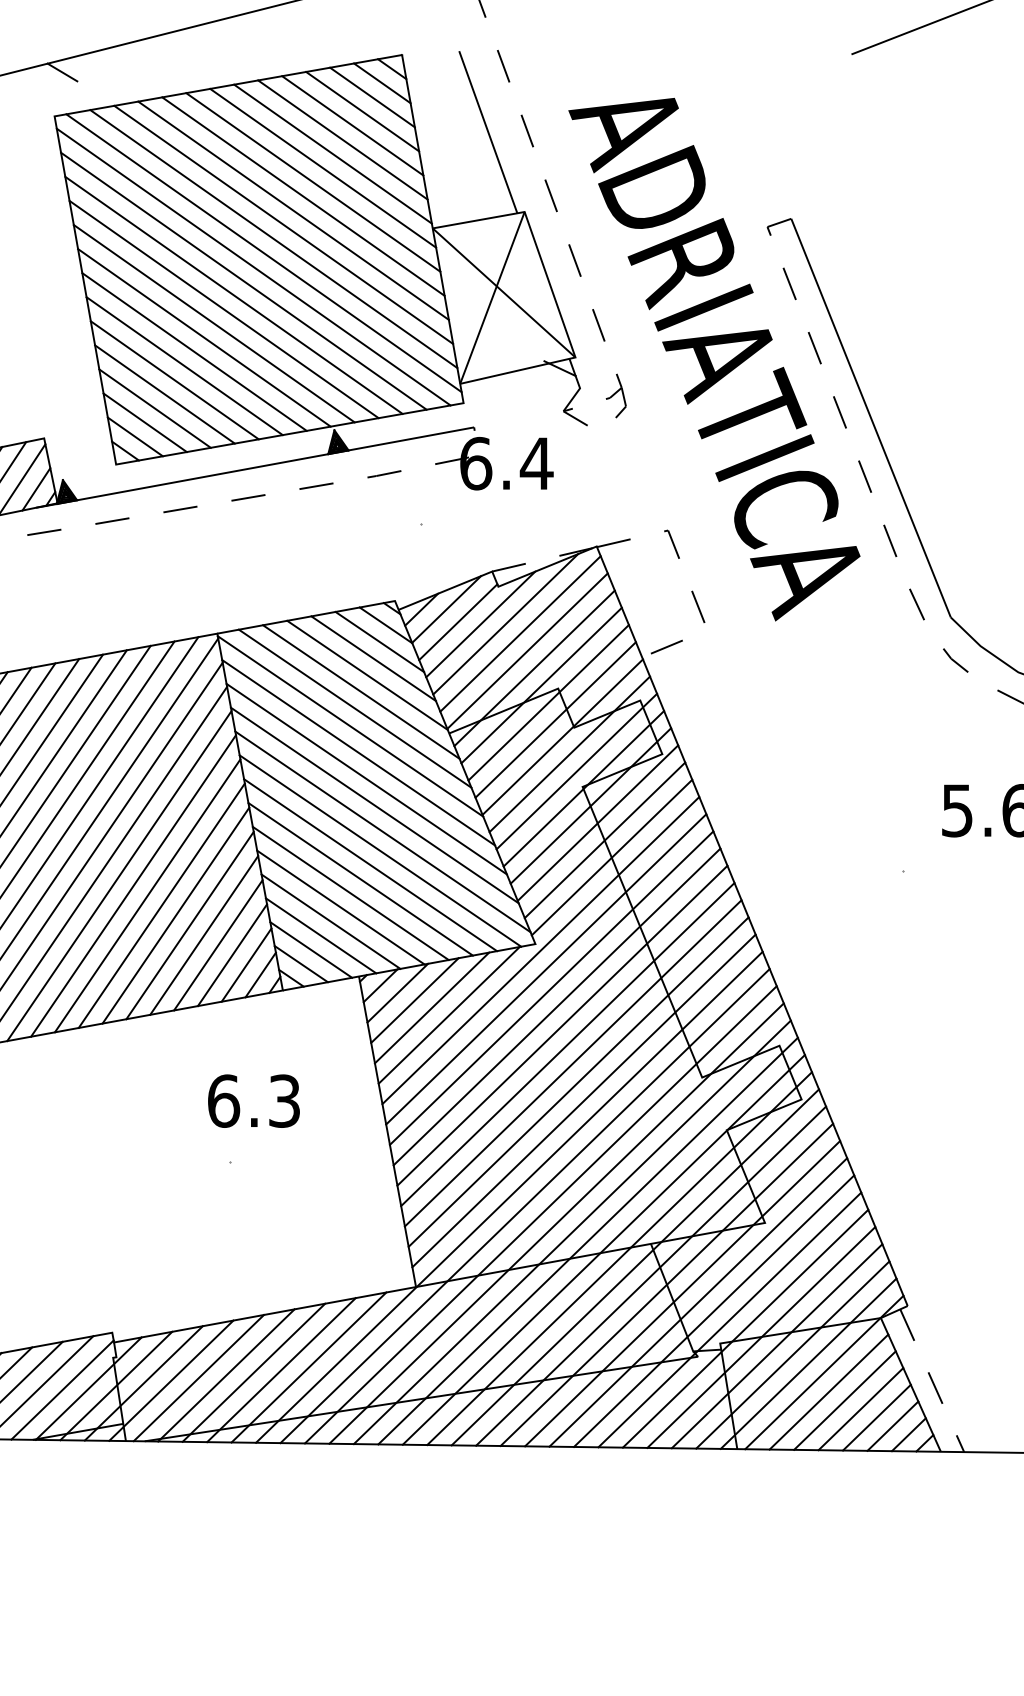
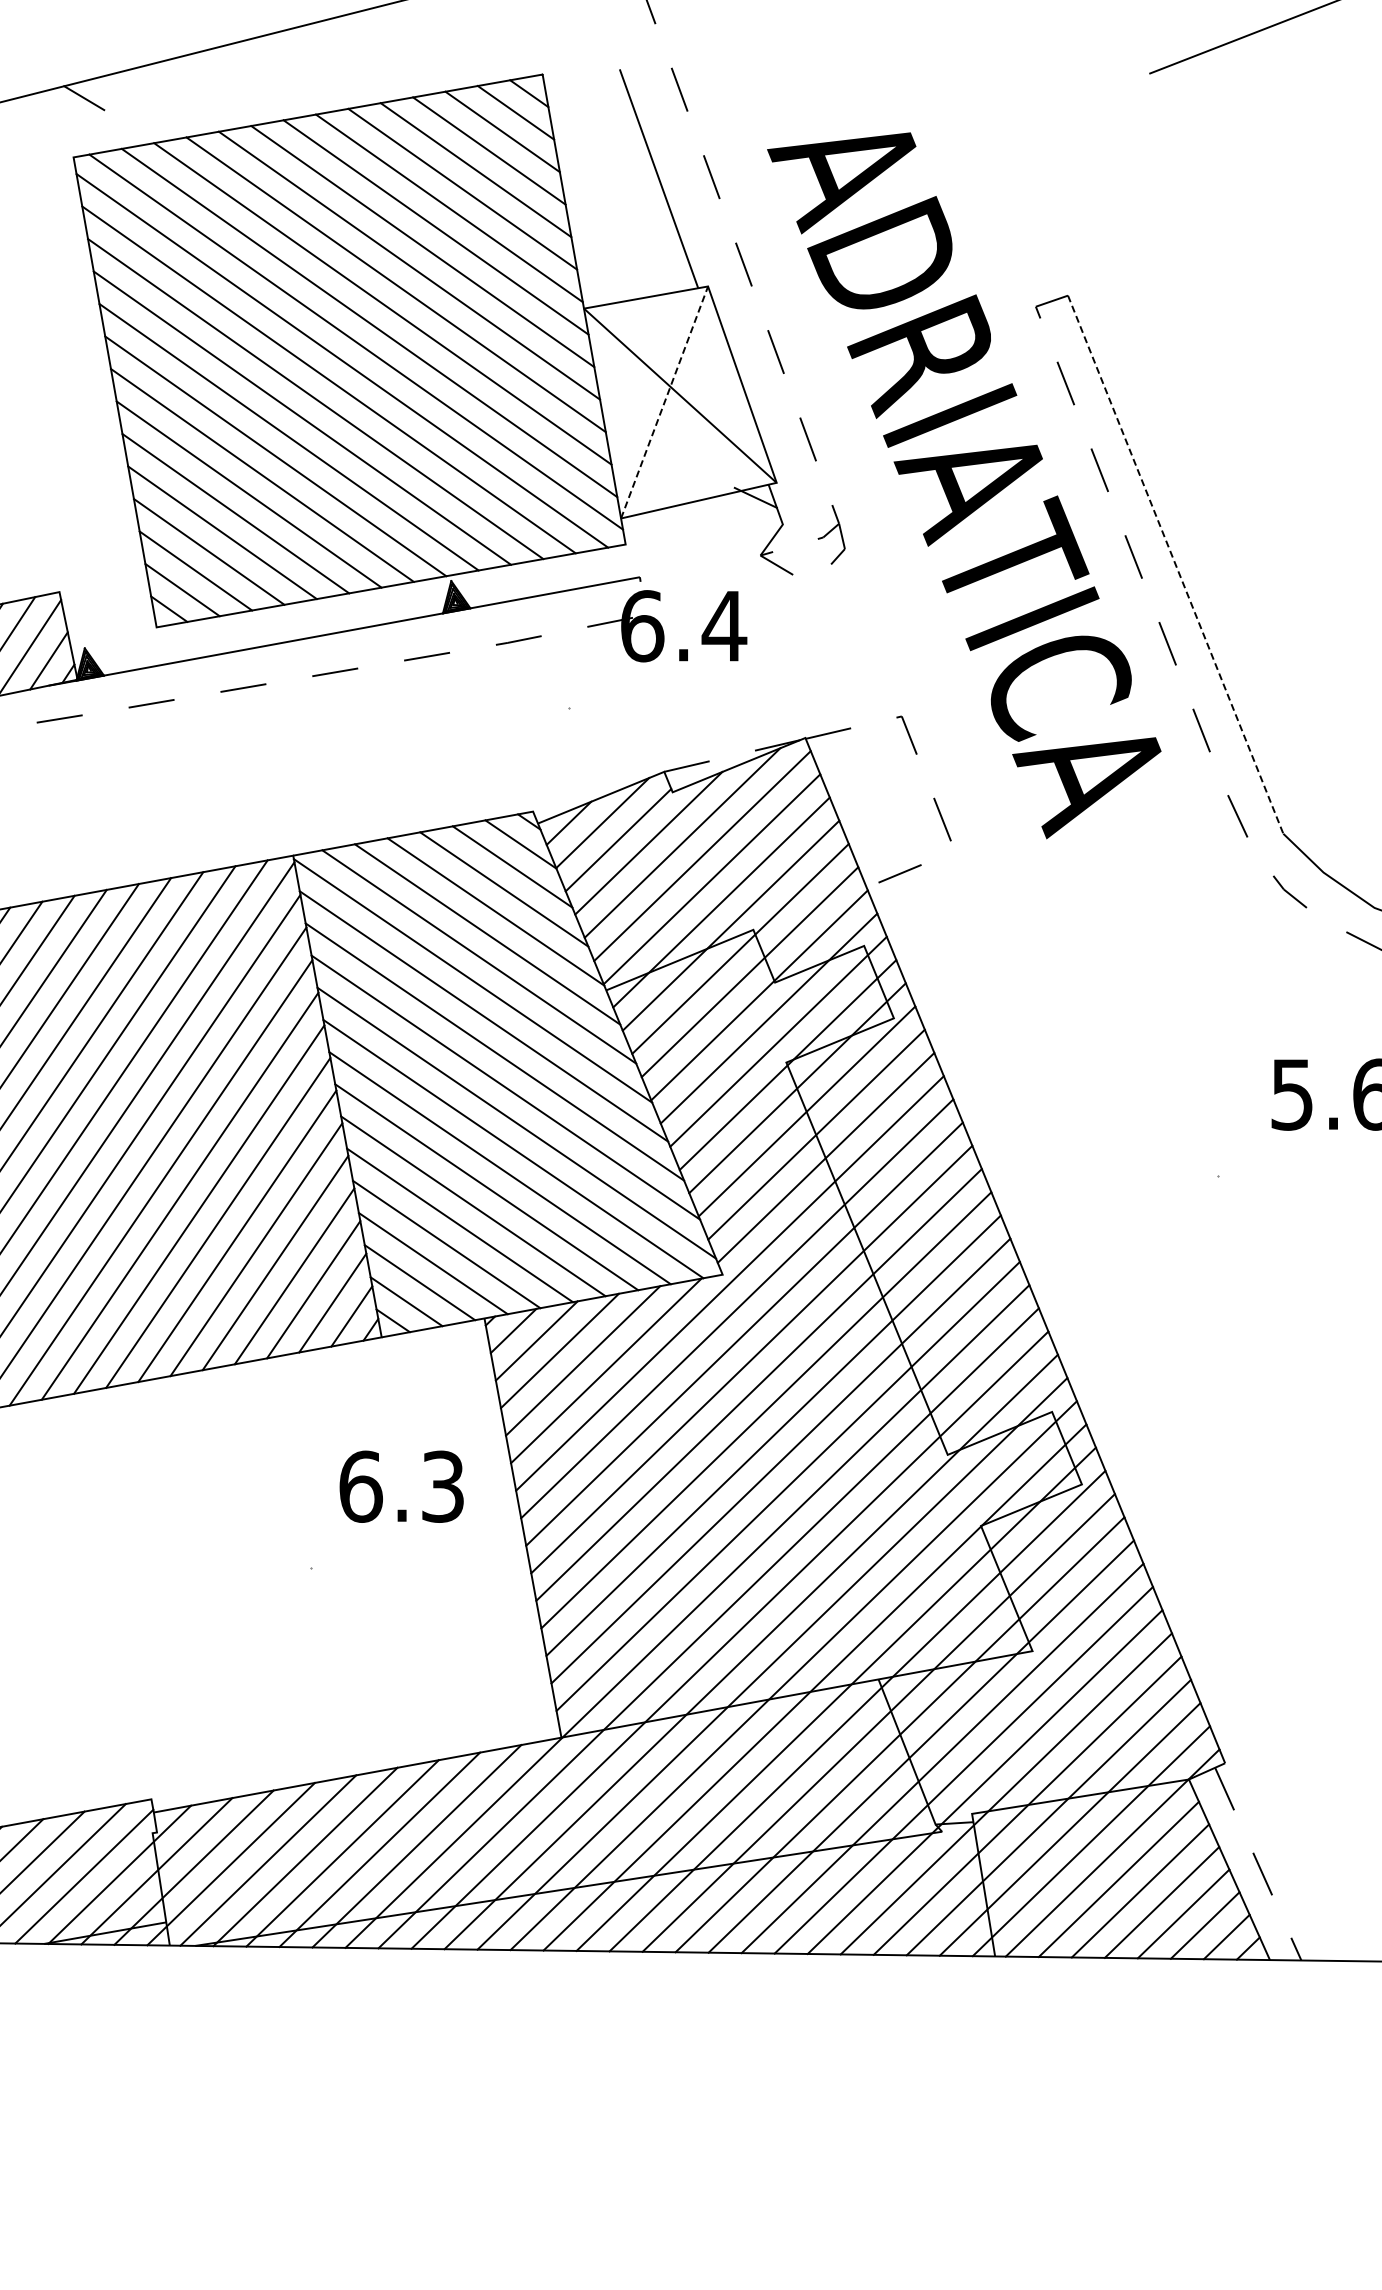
line: (492, 297) -> (664, 402), solid -> dashed
line: (870, 417) -> (1175, 564), solid -> dashed
text: (253, 1100) -> (401, 1486), moved

